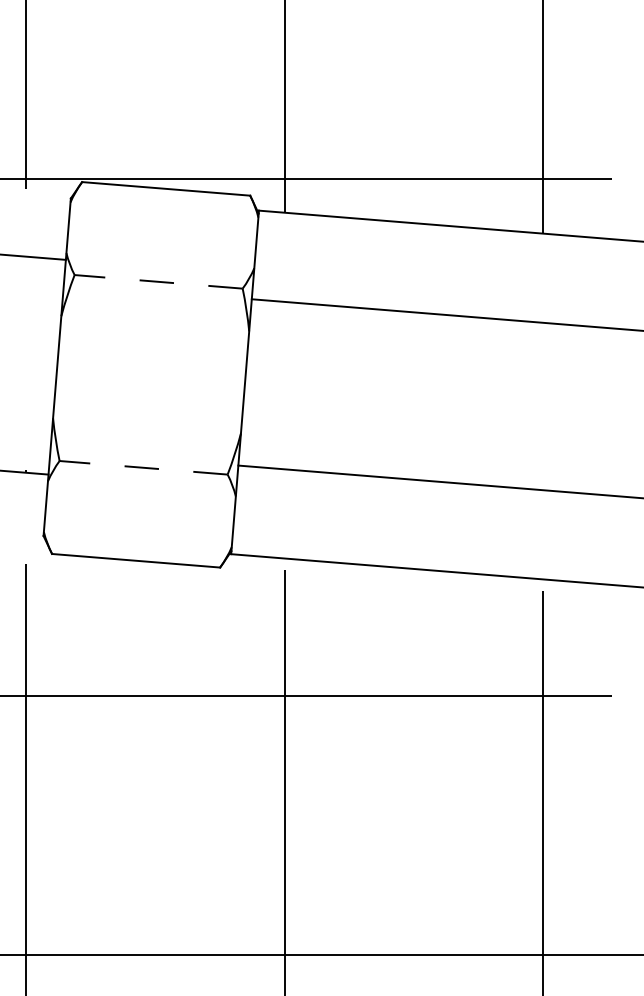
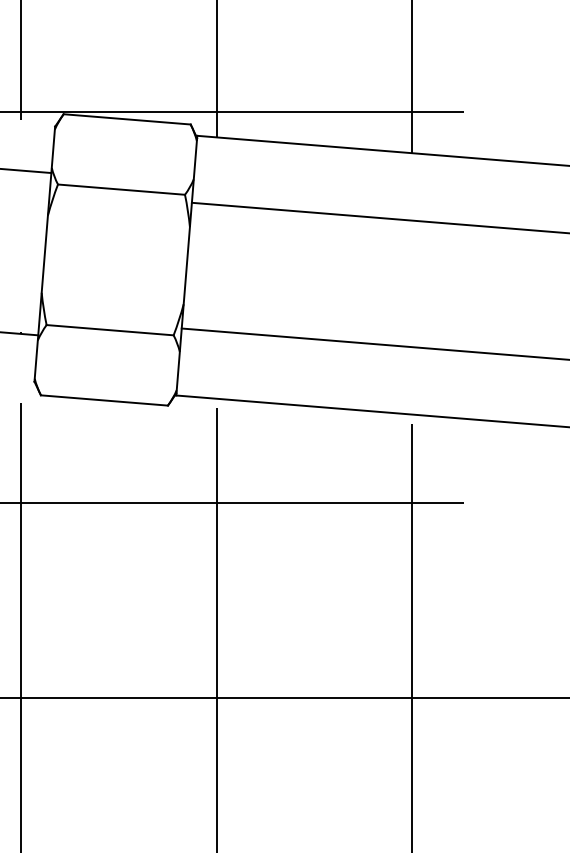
line: (158, 281) -> (121, 189), dashed -> solid
line: (144, 468) -> (110, 330), dashed -> solid

